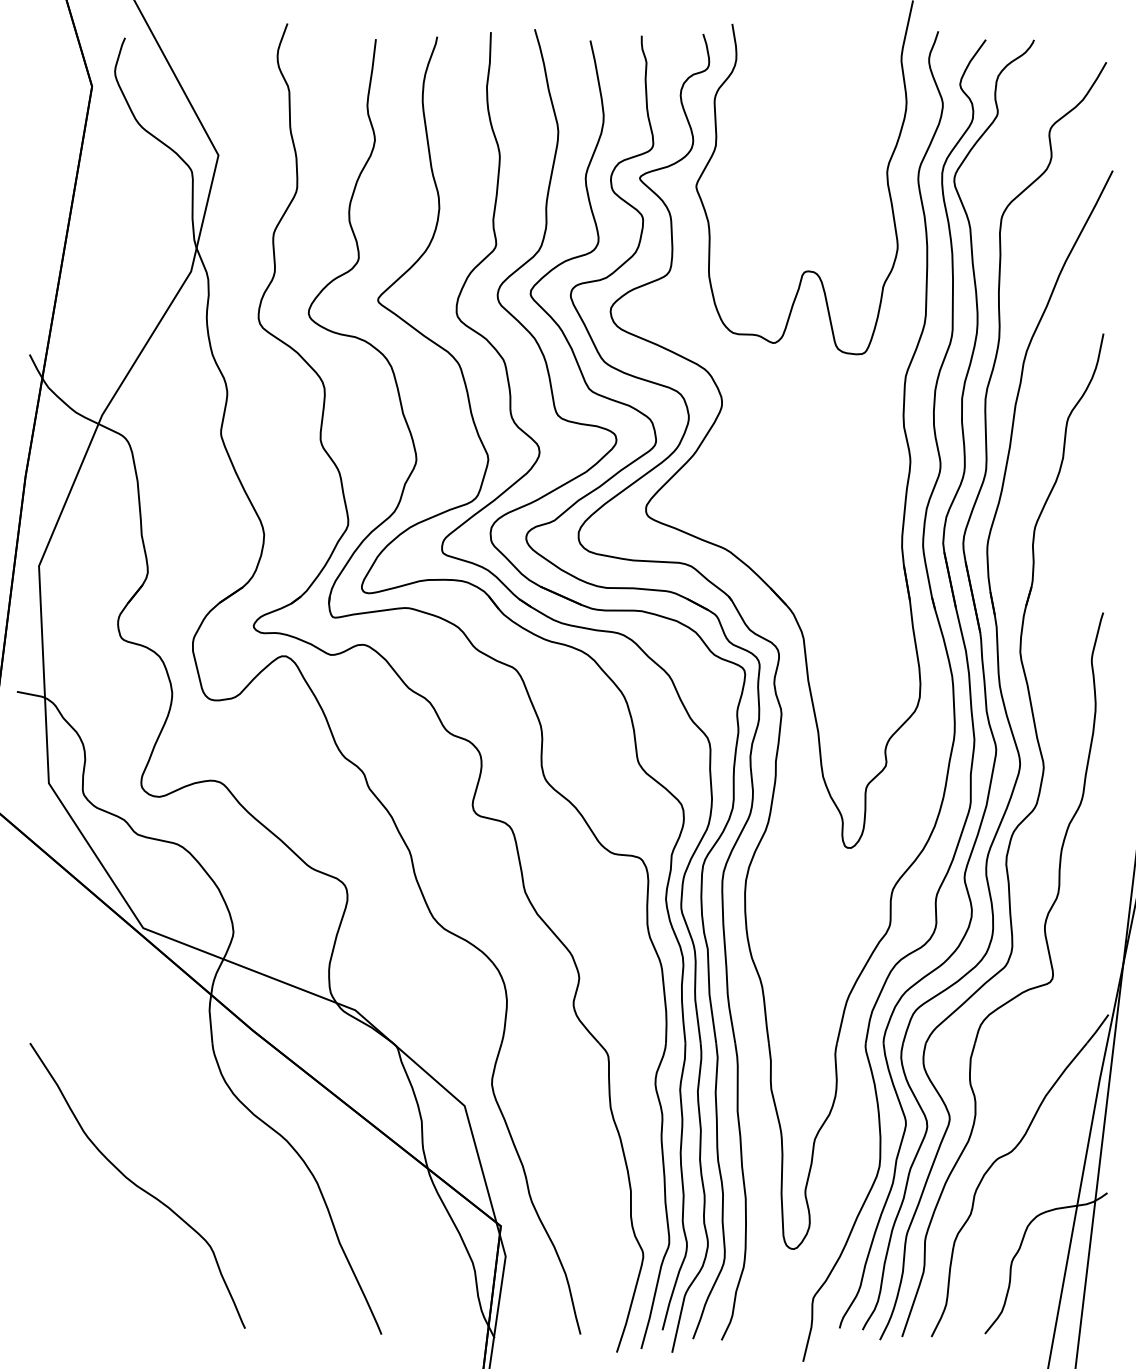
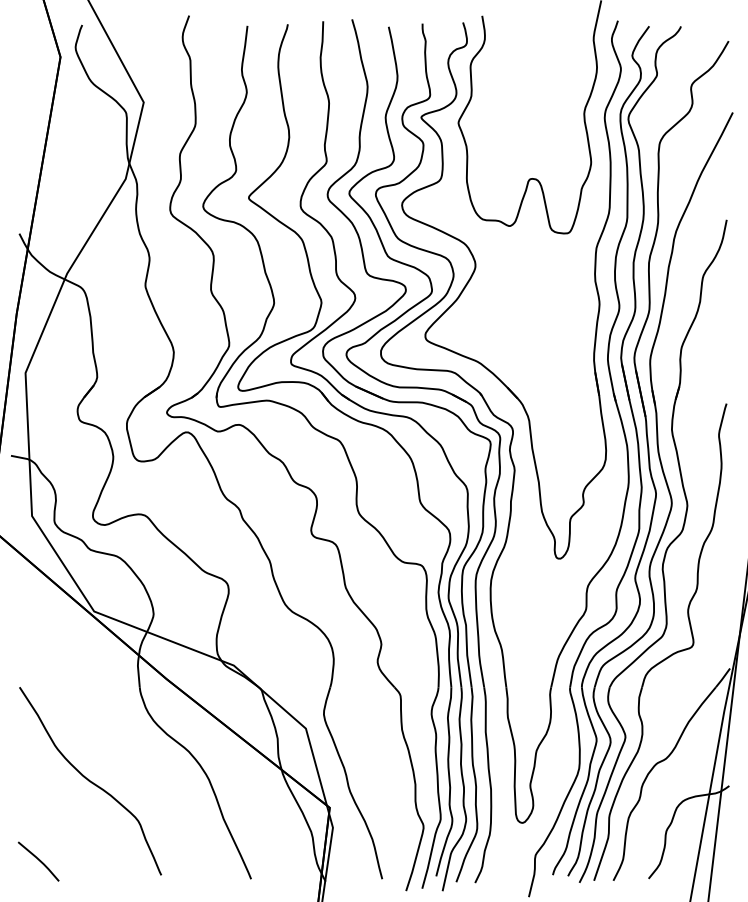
line: (58, 1306) -> (38, 860), added

